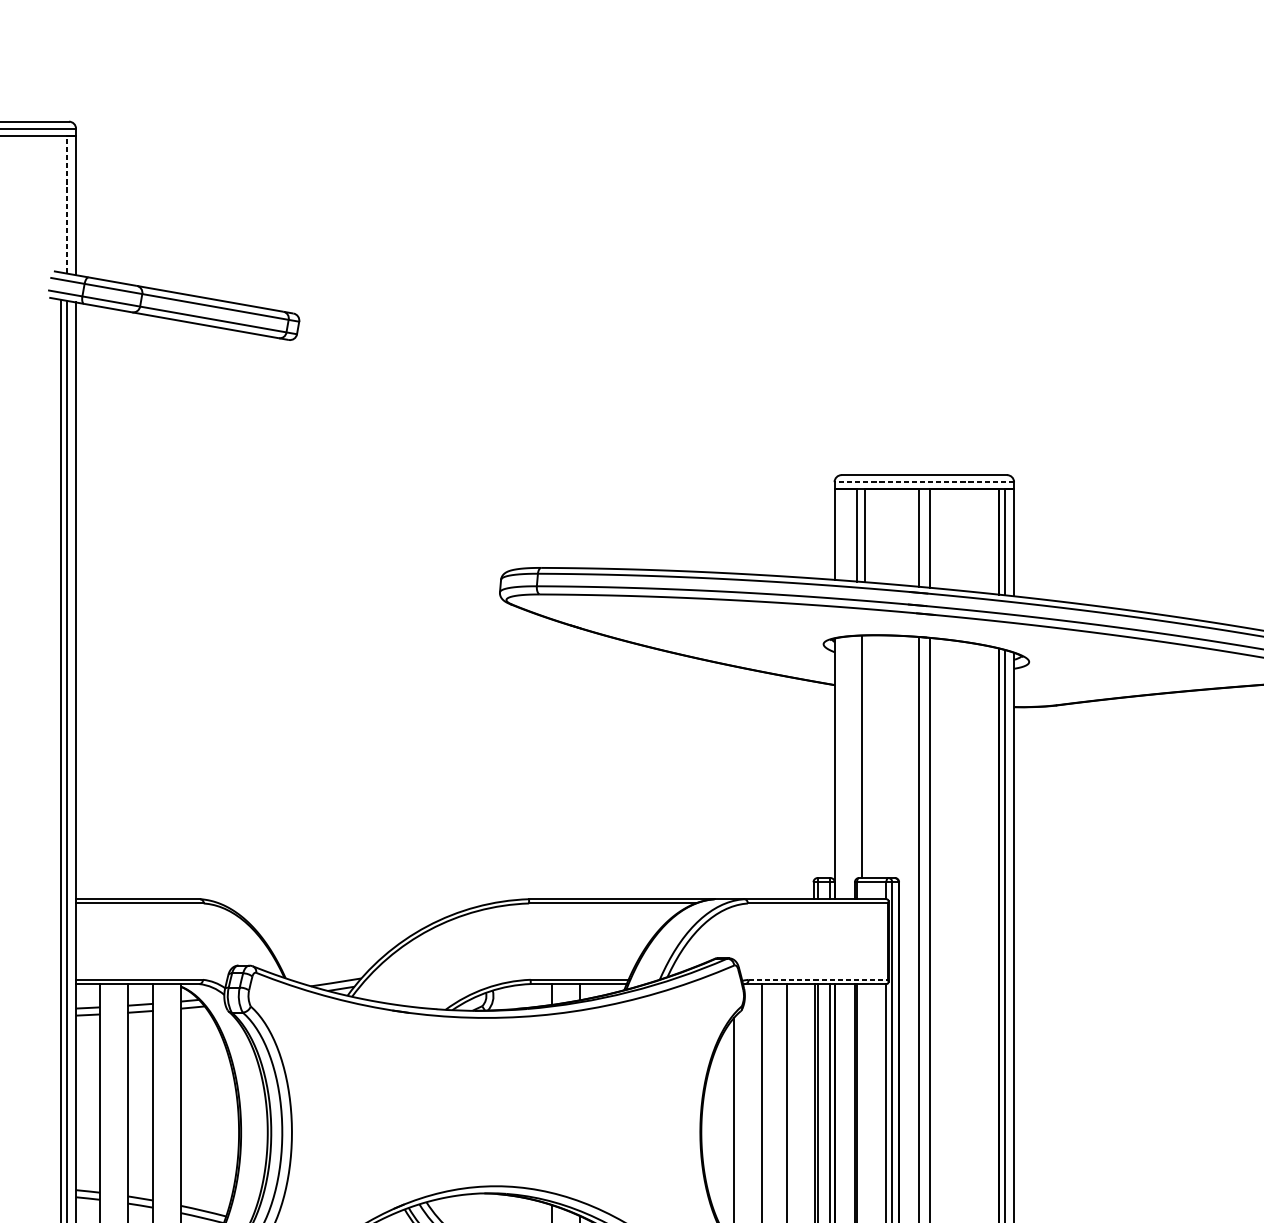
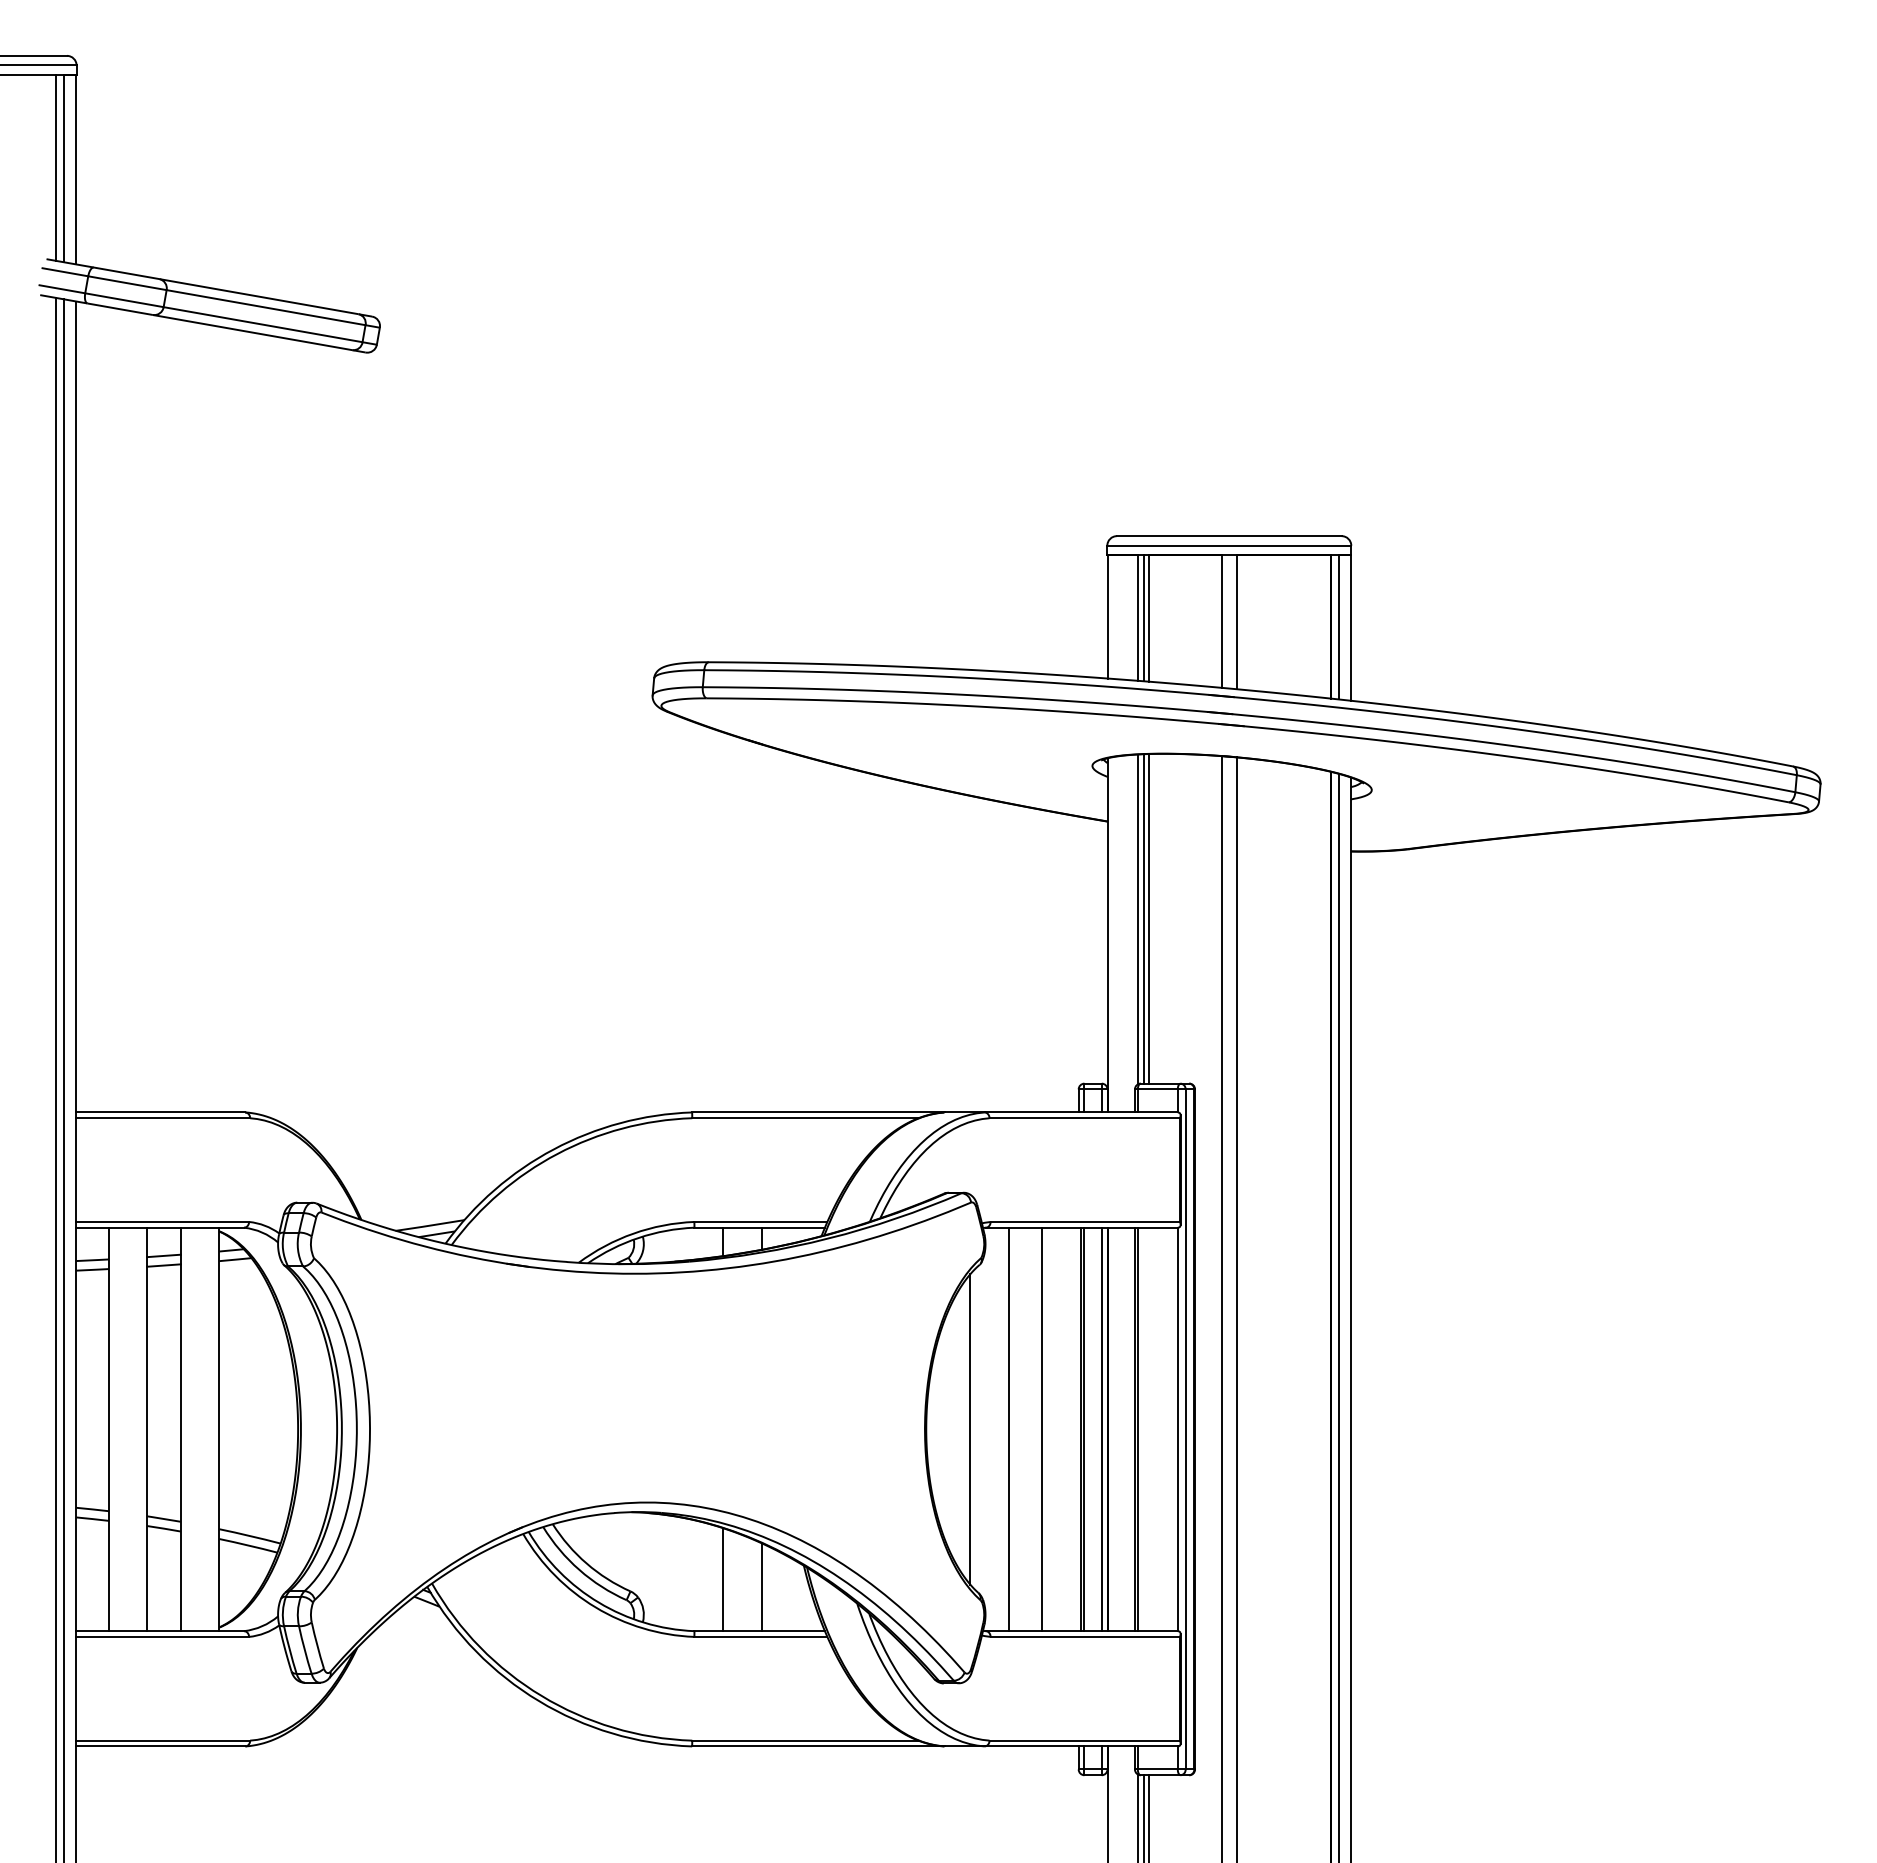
line: (61, 203) -> (56, 167), added
line: (66, 204) -> (63, 168), dashed -> solid
line: (924, 481) -> (1229, 545), dashed -> solid
line: (861, 535) -> (1143, 618), added
line: (864, 756) -> (1148, 918), added
line: (856, 757) -> (1137, 919), added
line: (818, 979) -> (1085, 1221), dashed -> solid

